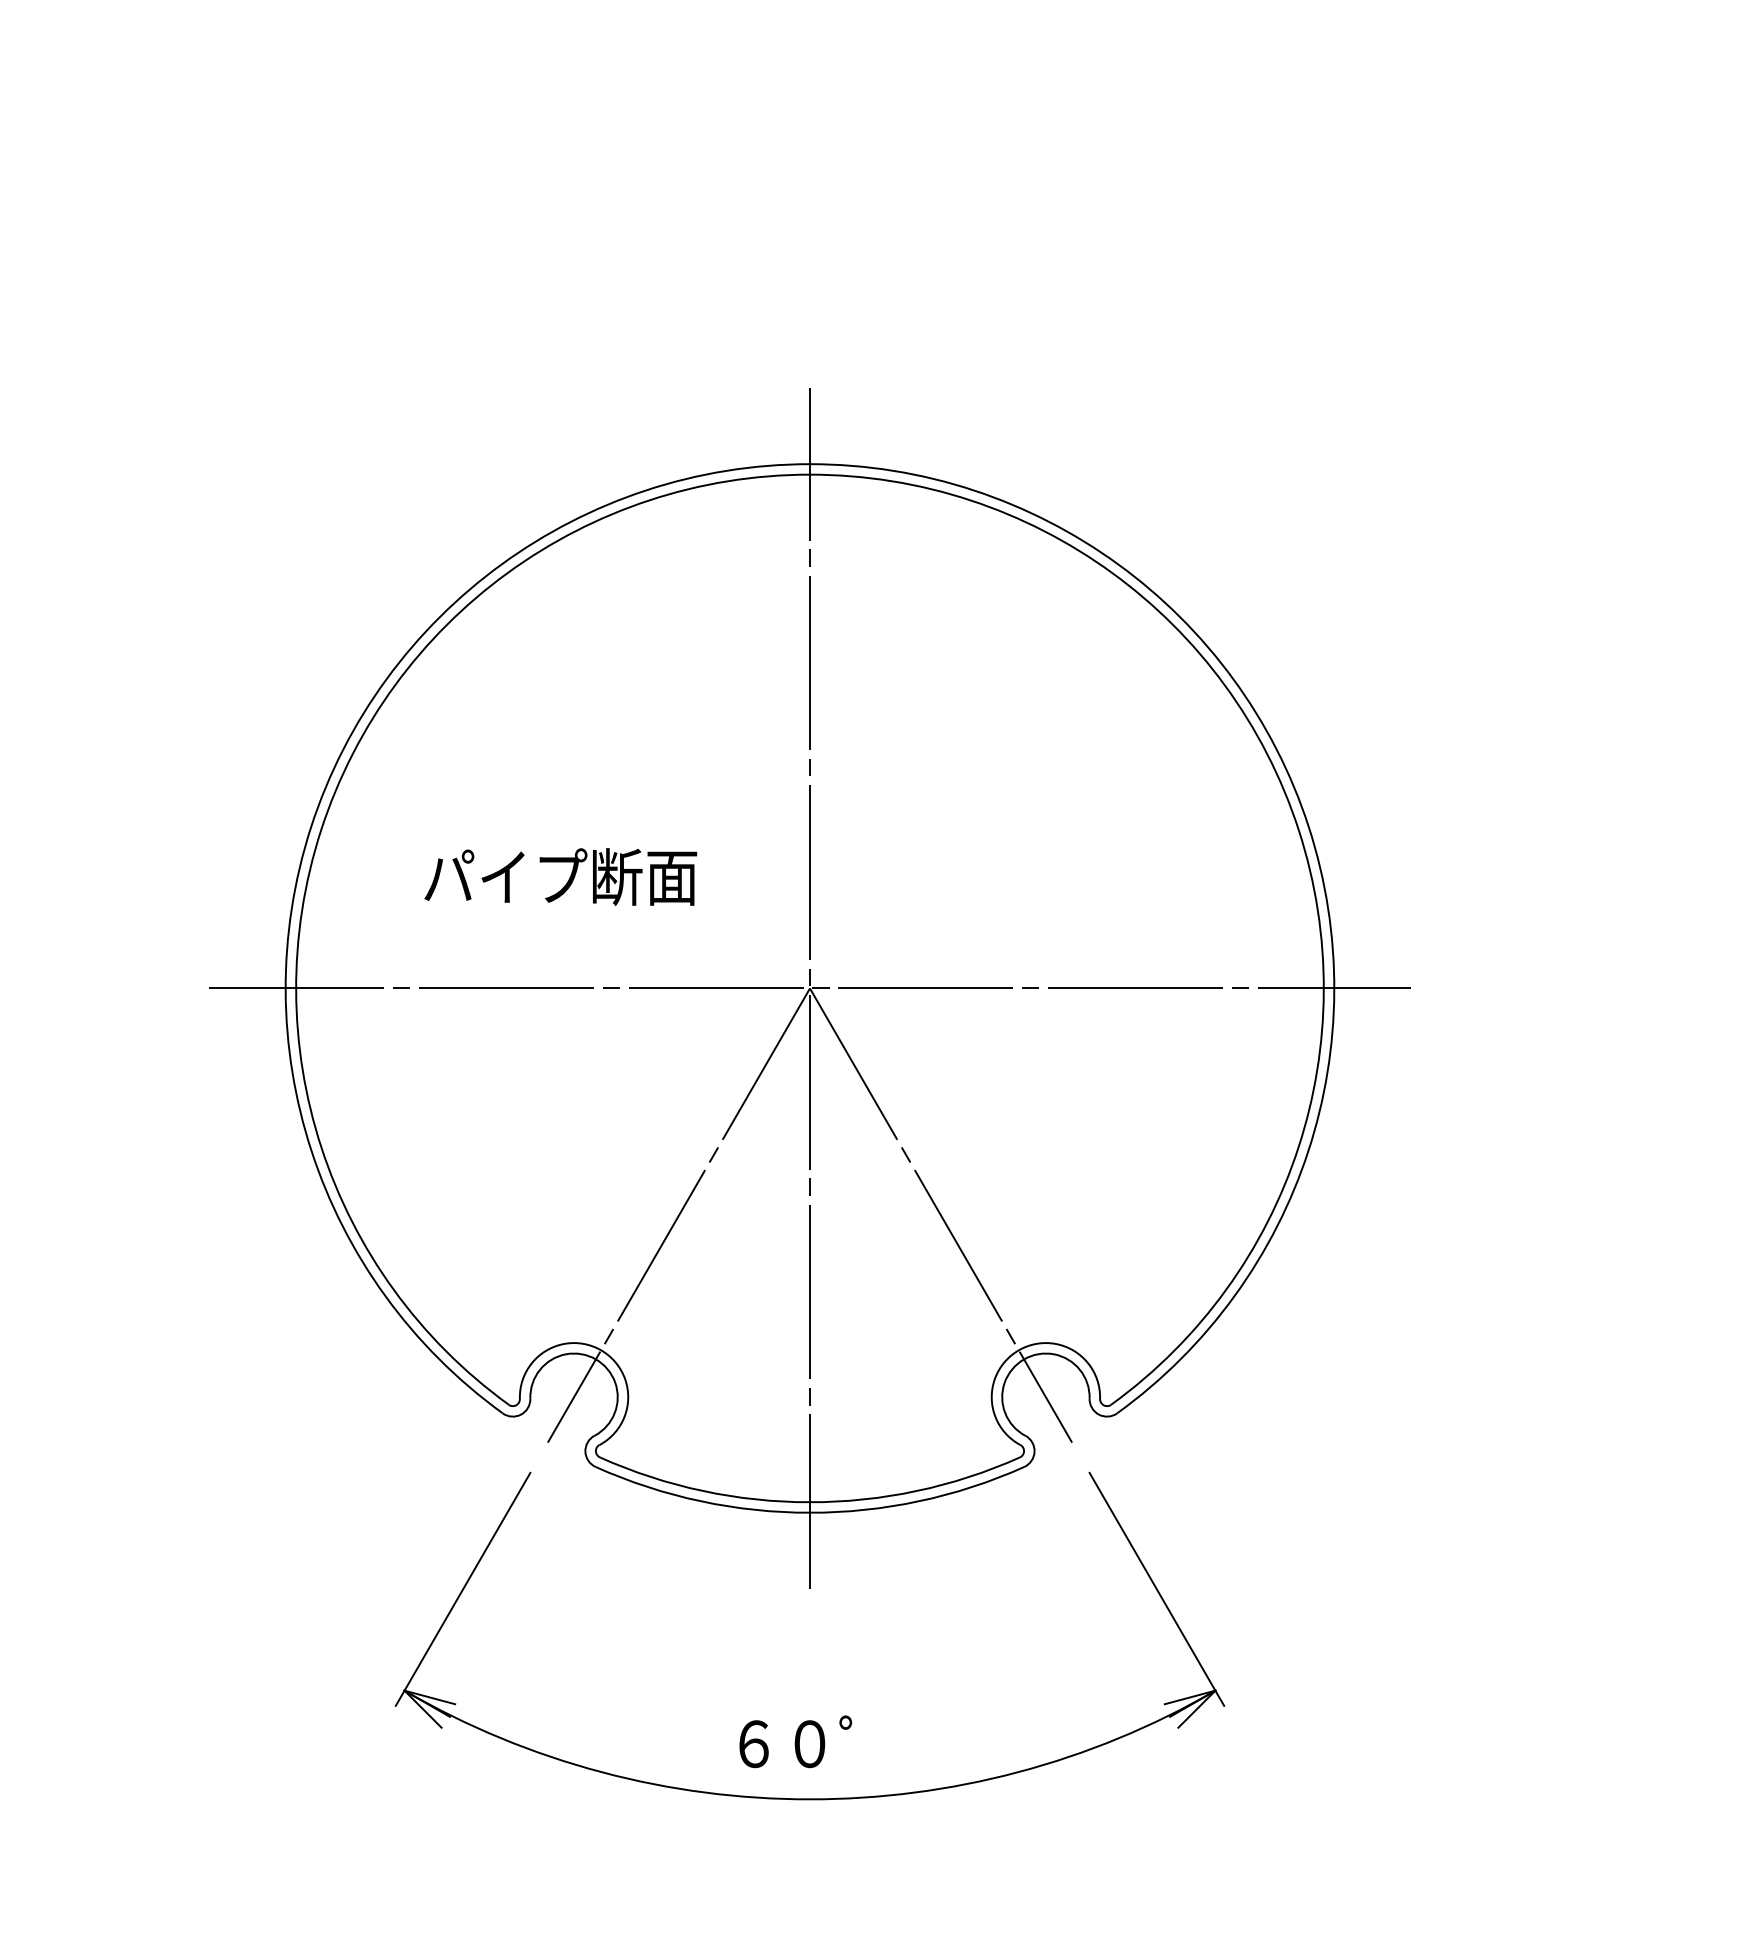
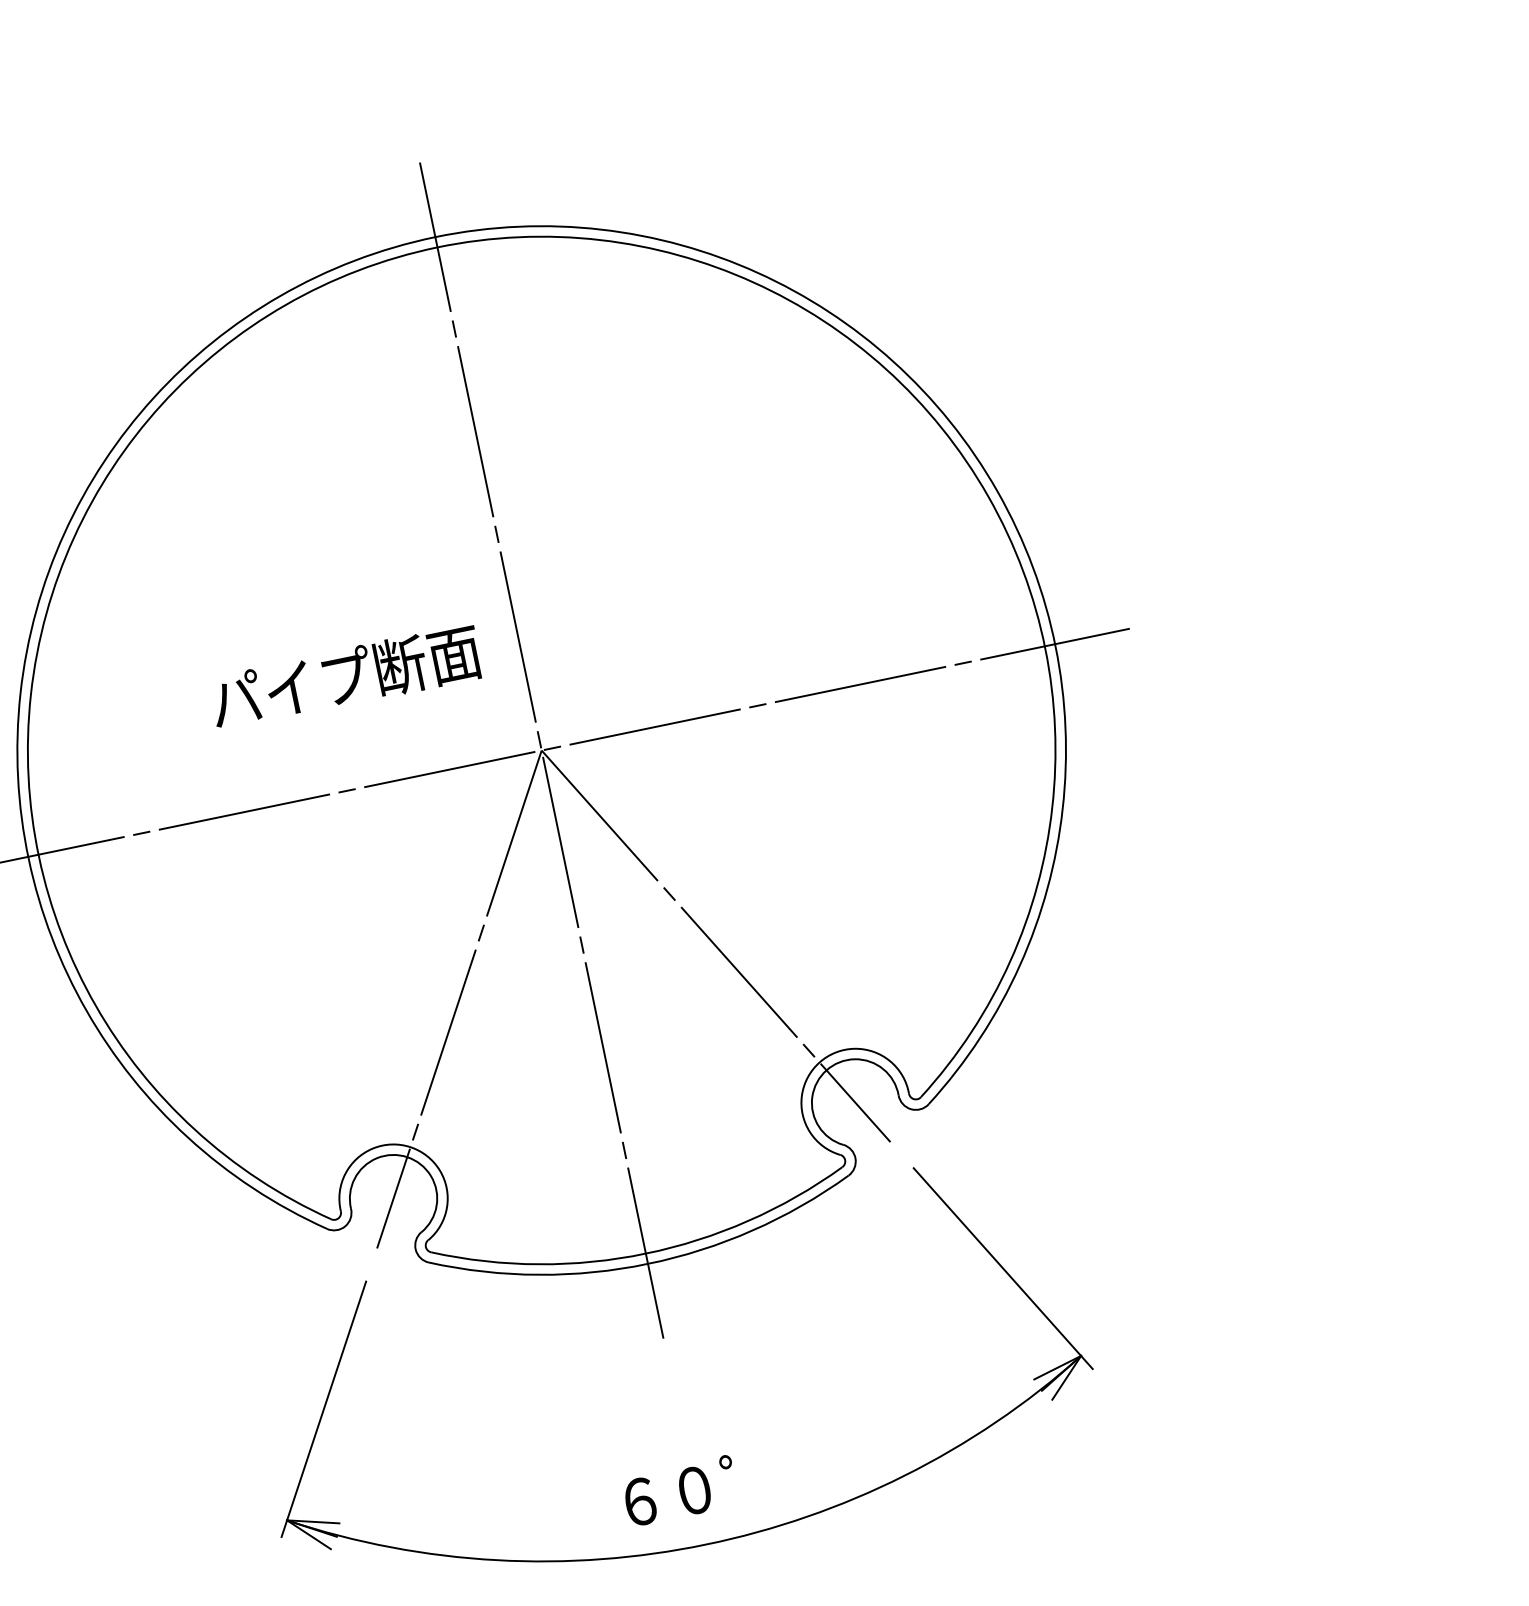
text: (560, 876) -> (345, 676), moved

